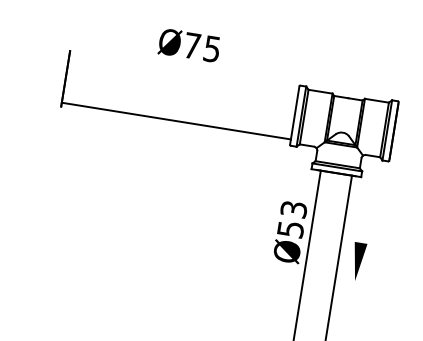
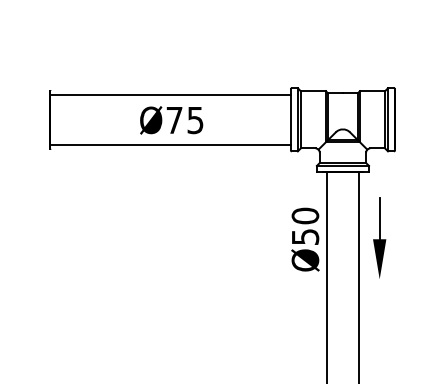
text: (189, 45) -> (171, 120), moved
line: (183, 73) -> (170, 94), added
text: (294, 208) -> (305, 215), Ø53 -> Ø50
line: (364, 223) -> (379, 218), added

